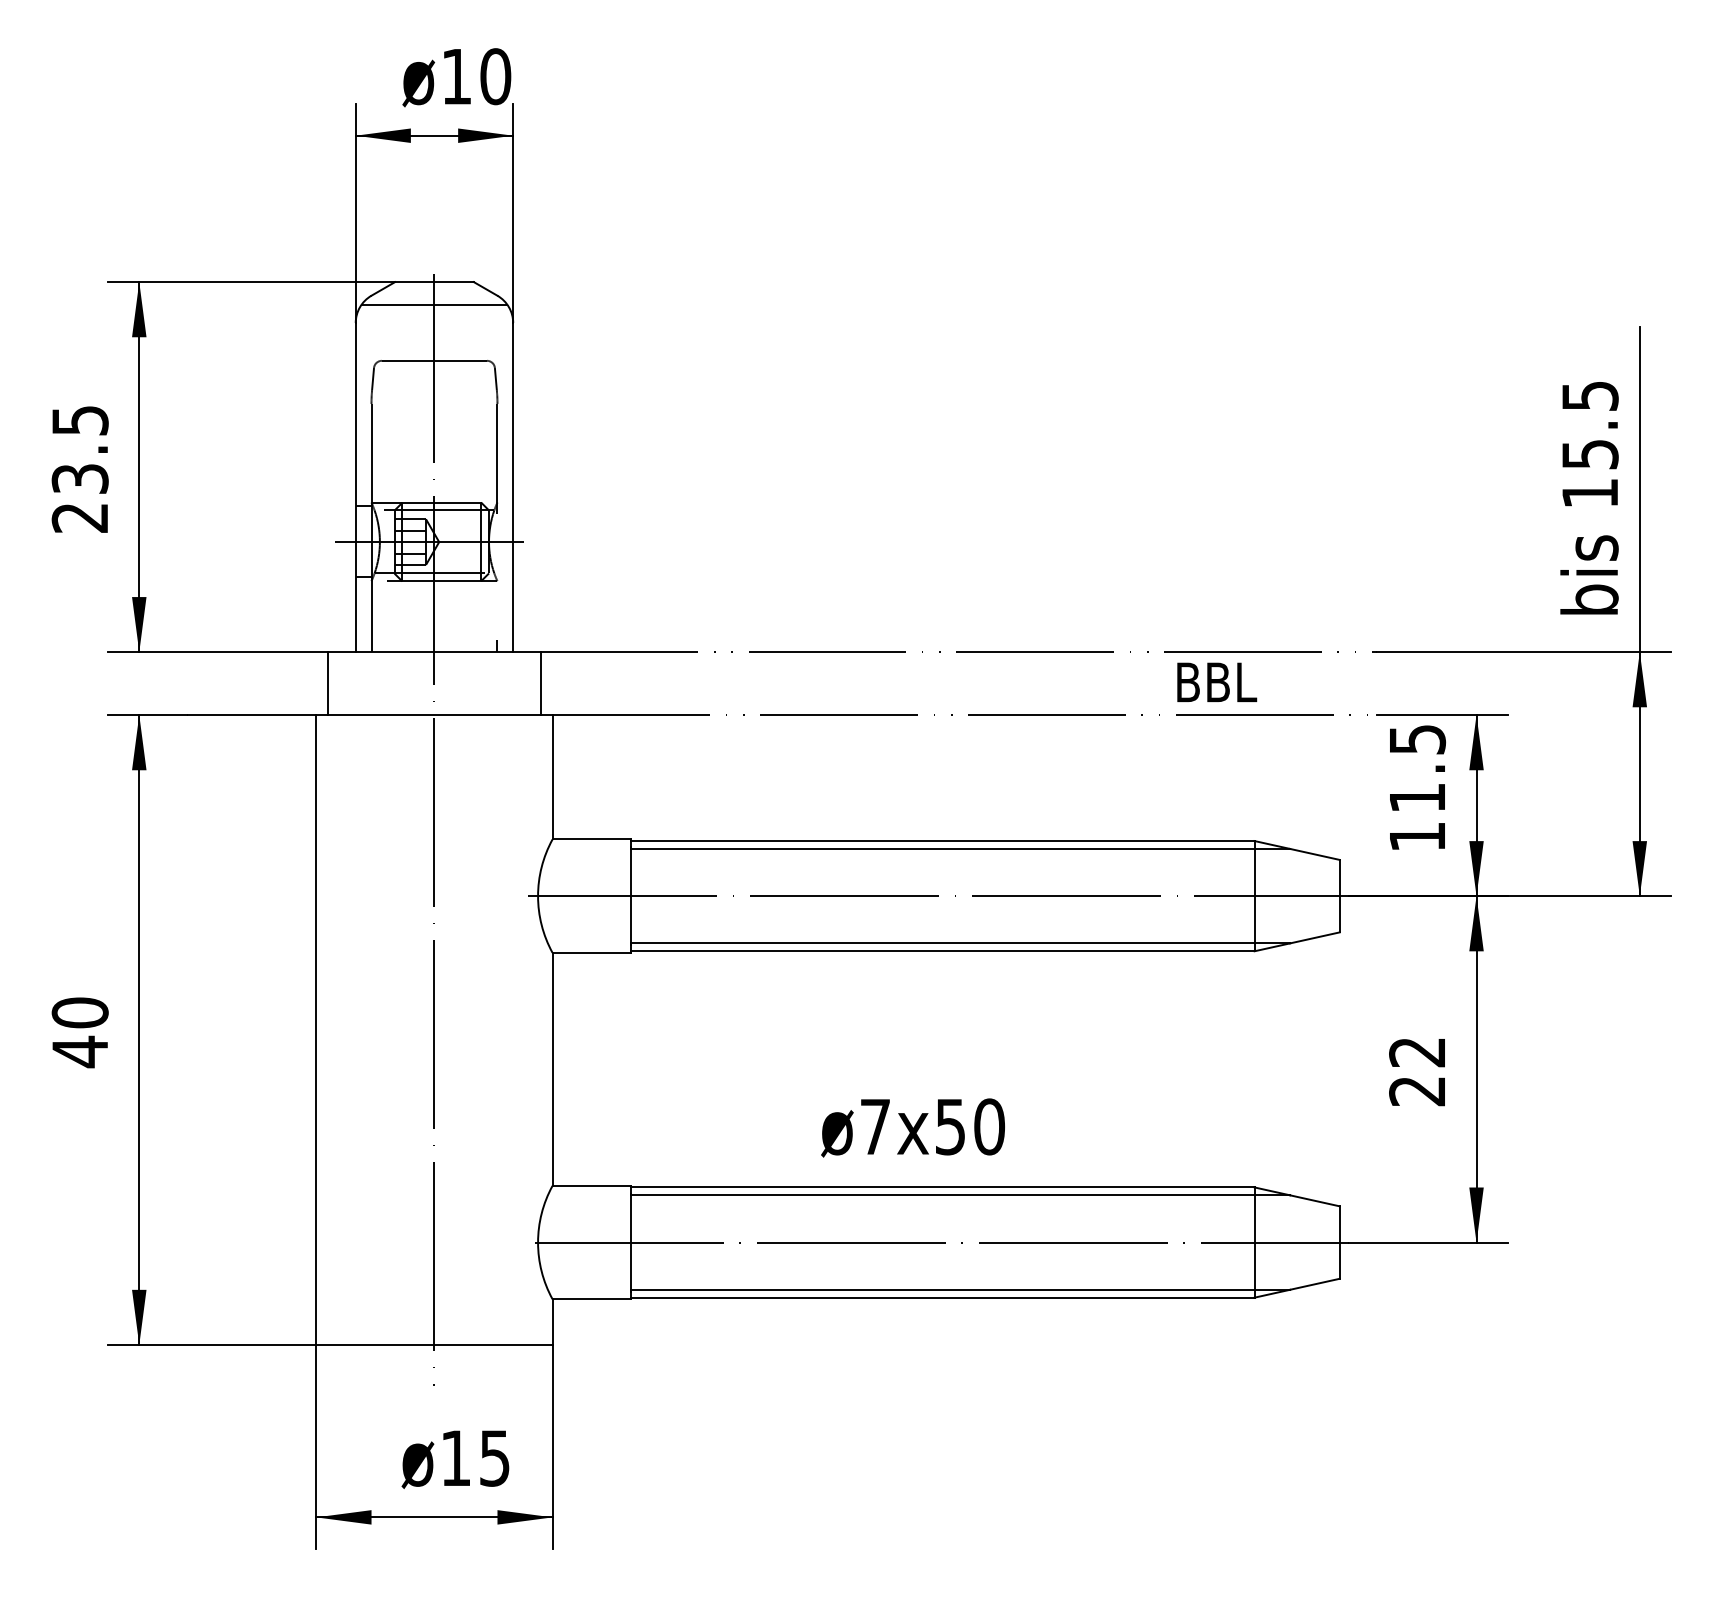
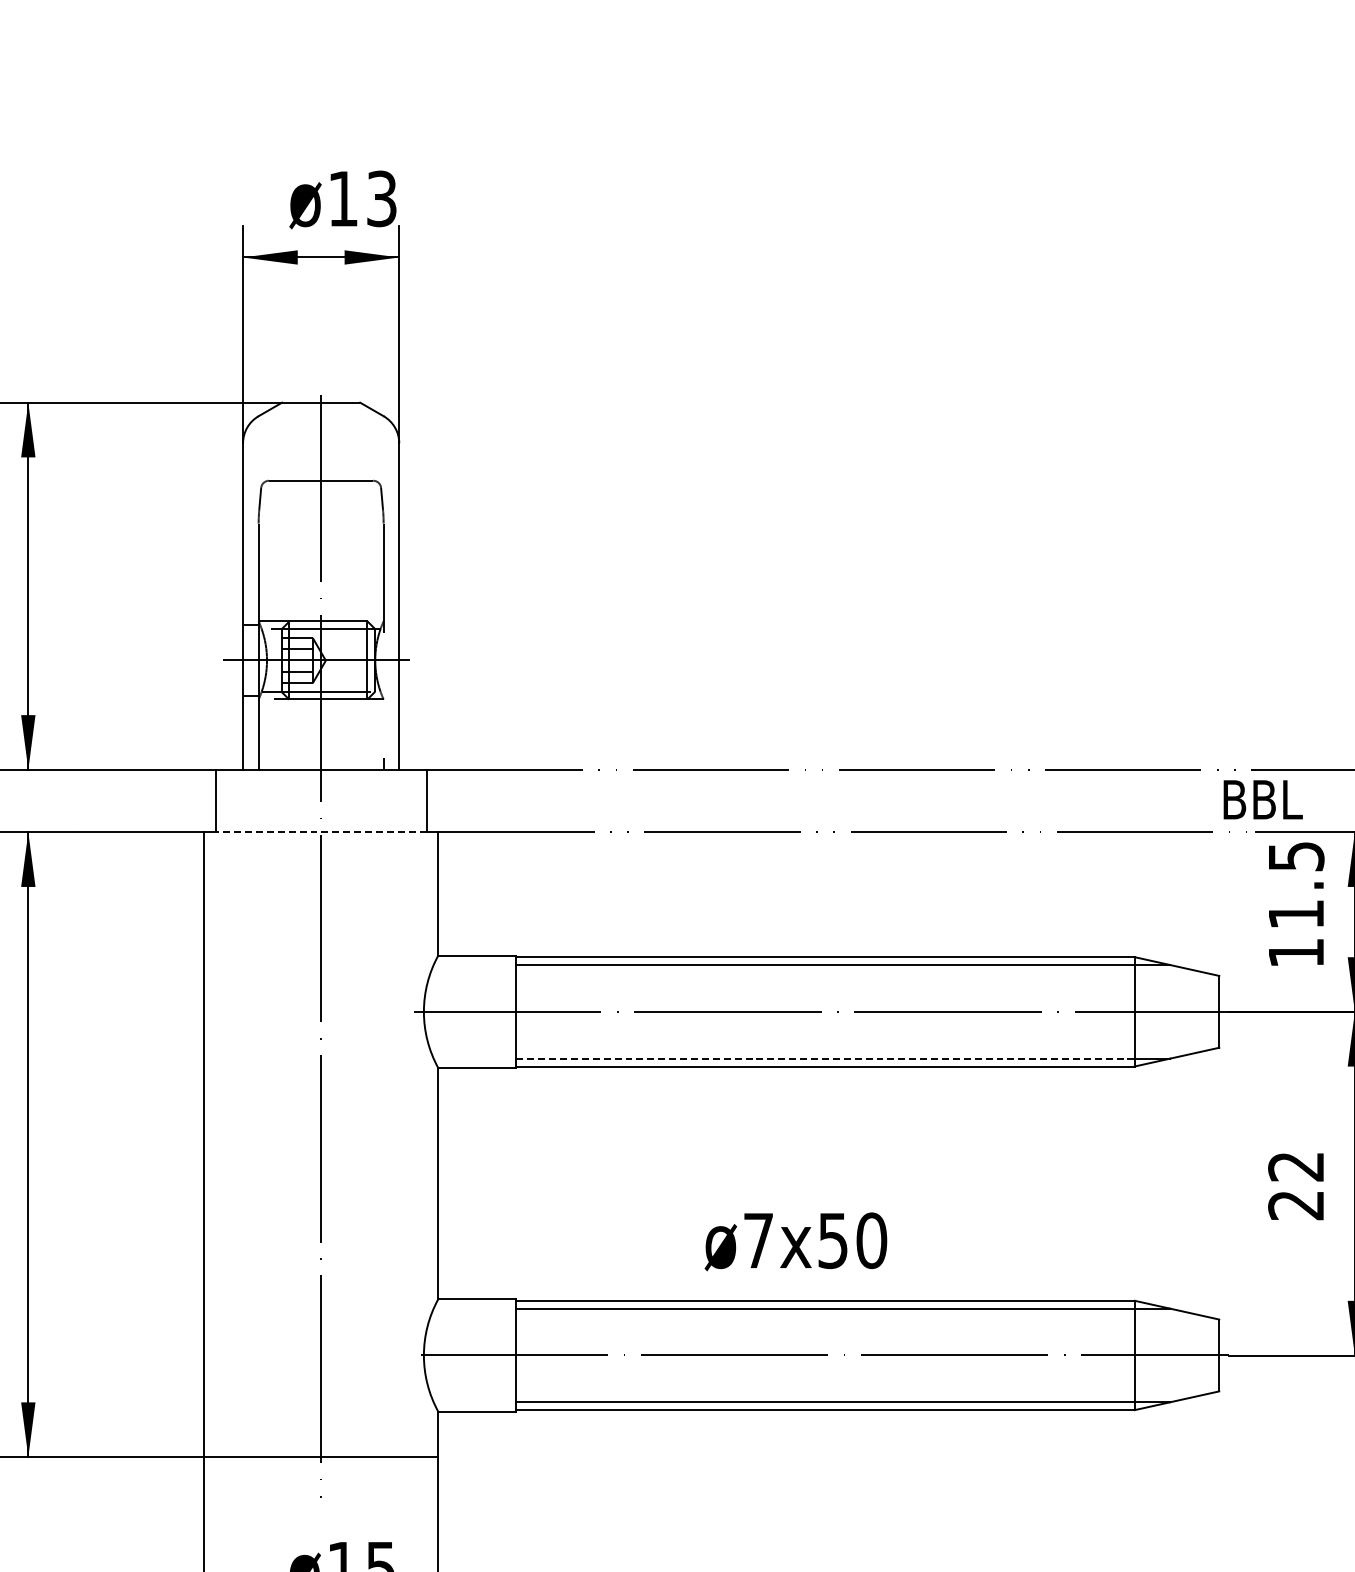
text: (495, 76) -> (381, 198), 10 -> 13
line: (434, 304) -> (321, 424), removed
text: (1217, 681) -> (1263, 798), moved
line: (433, 715) -> (320, 832), solid -> dashed
line: (942, 943) -> (825, 1058), solid -> dashed

